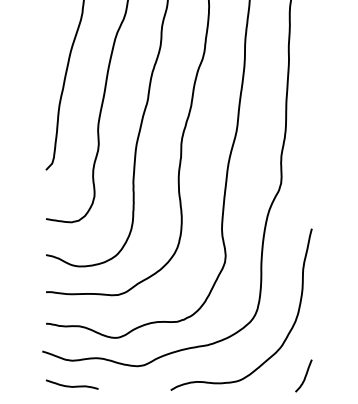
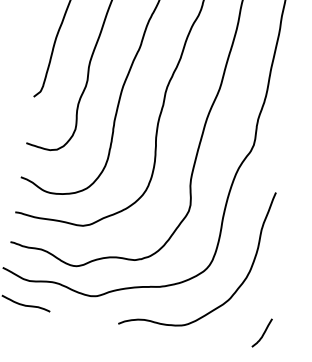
curve: (304, 376) -> (262, 333), moved

